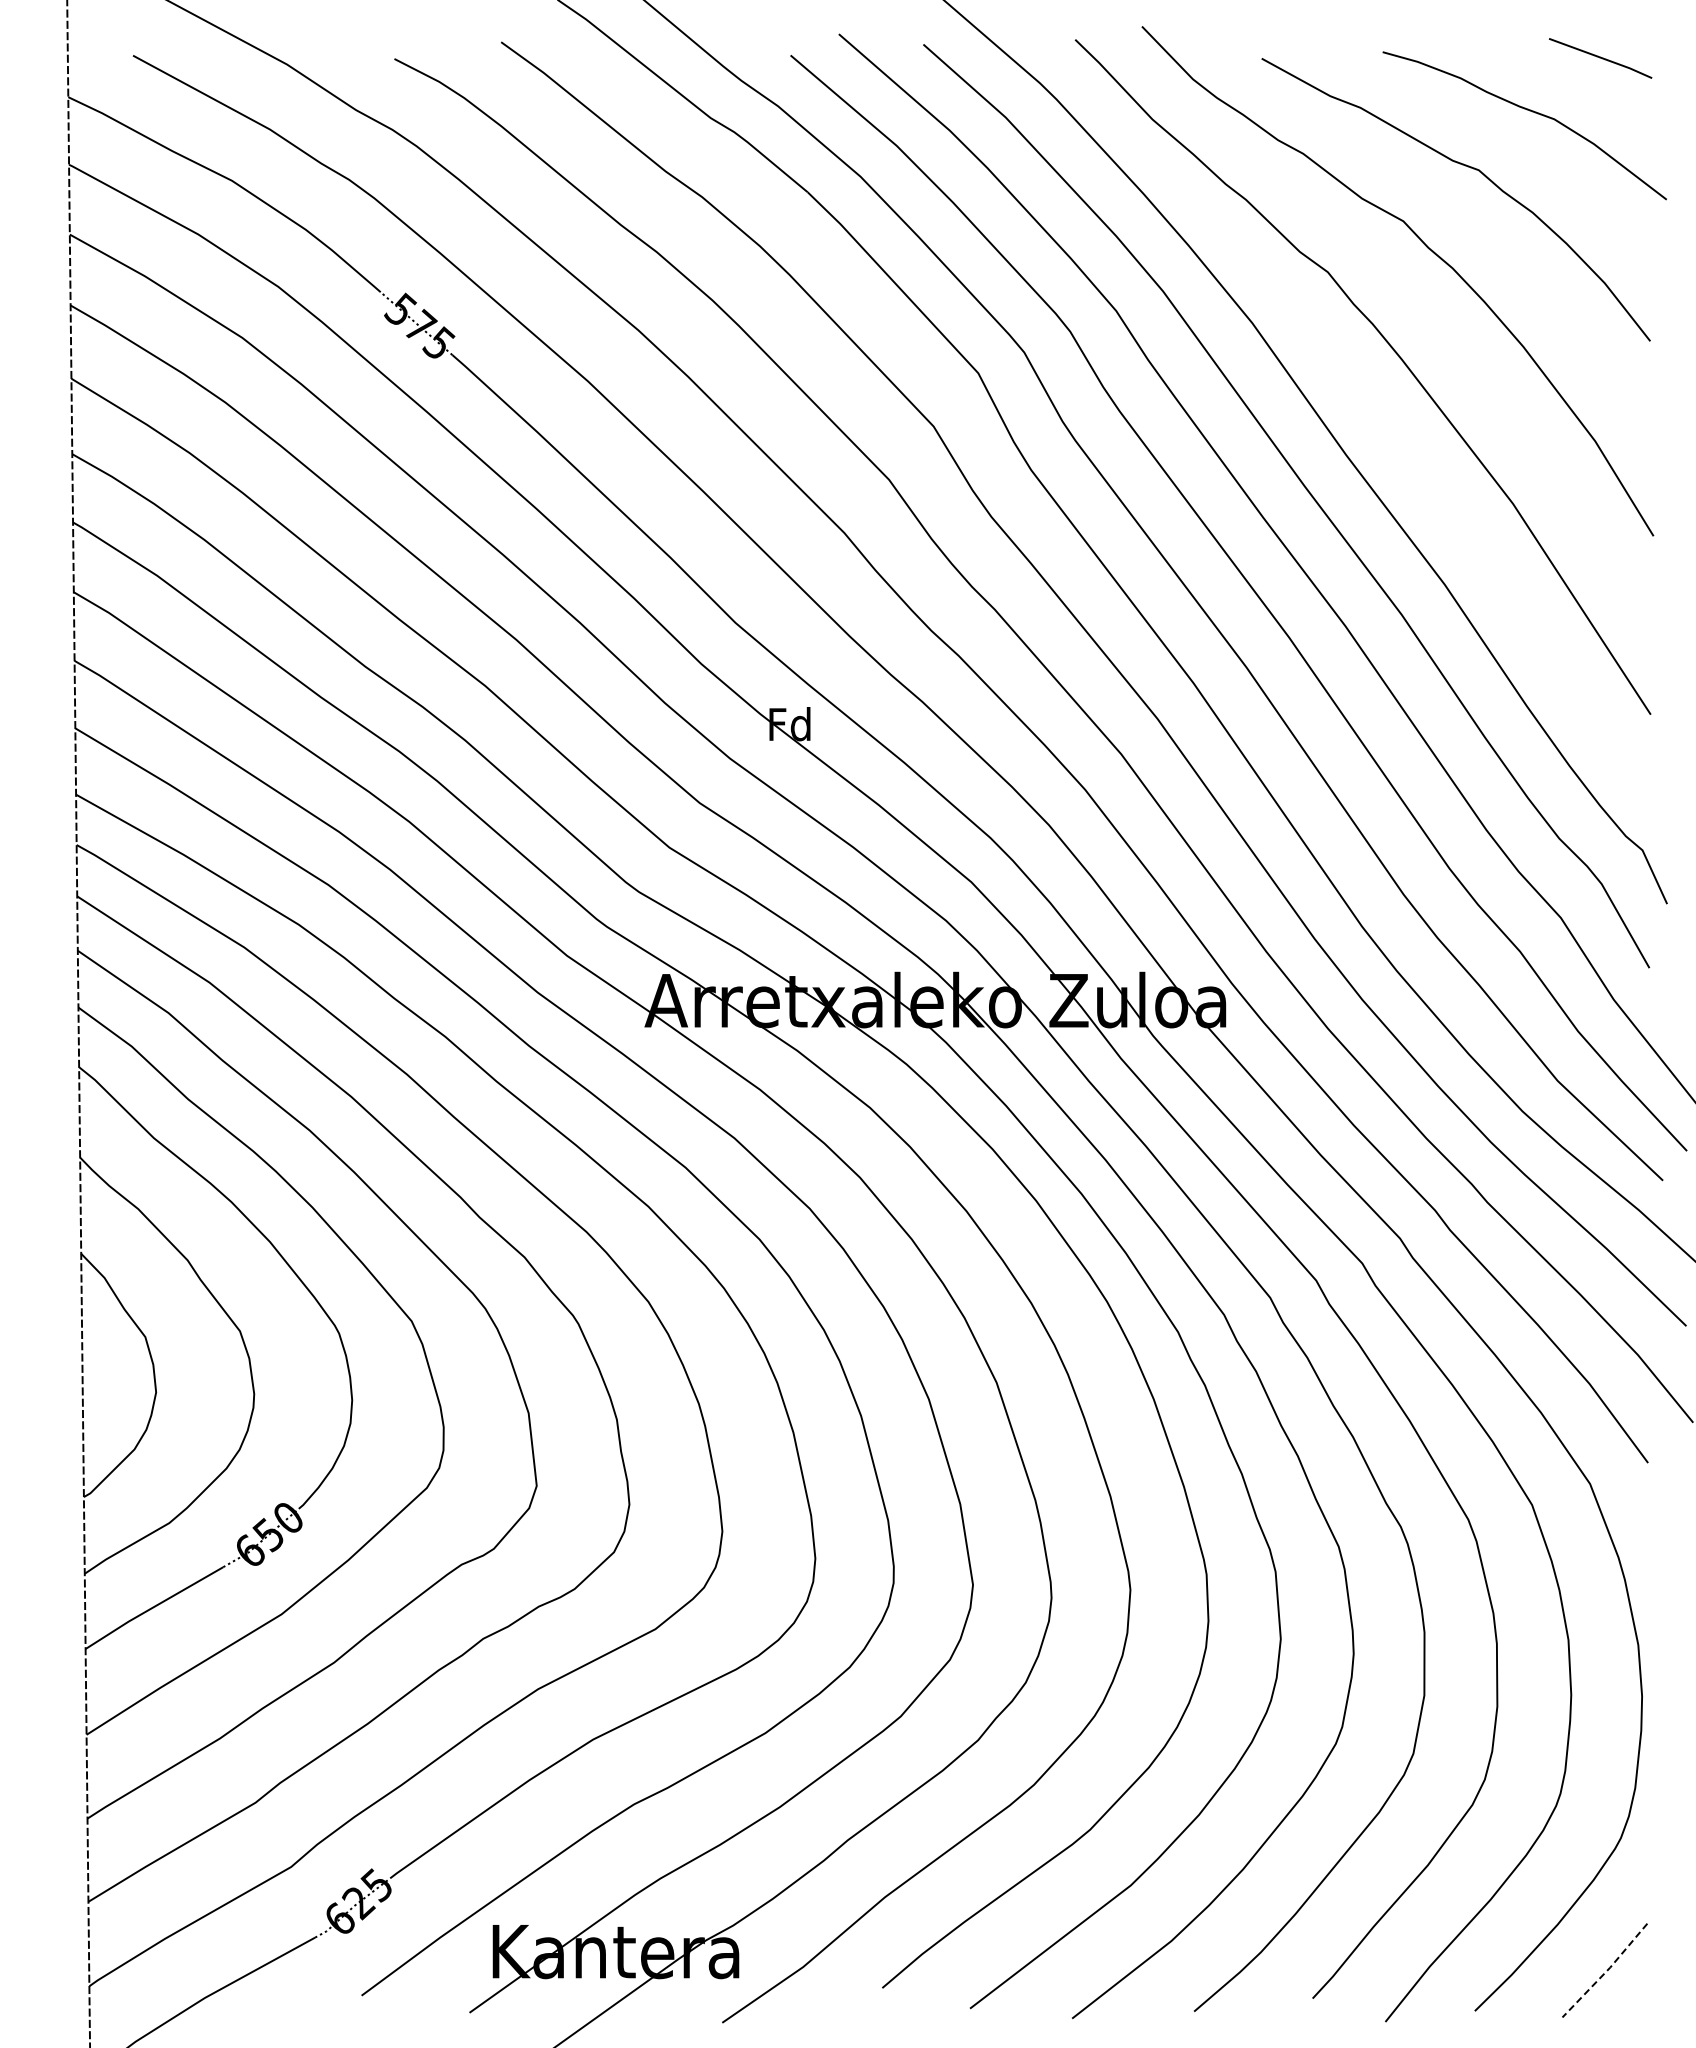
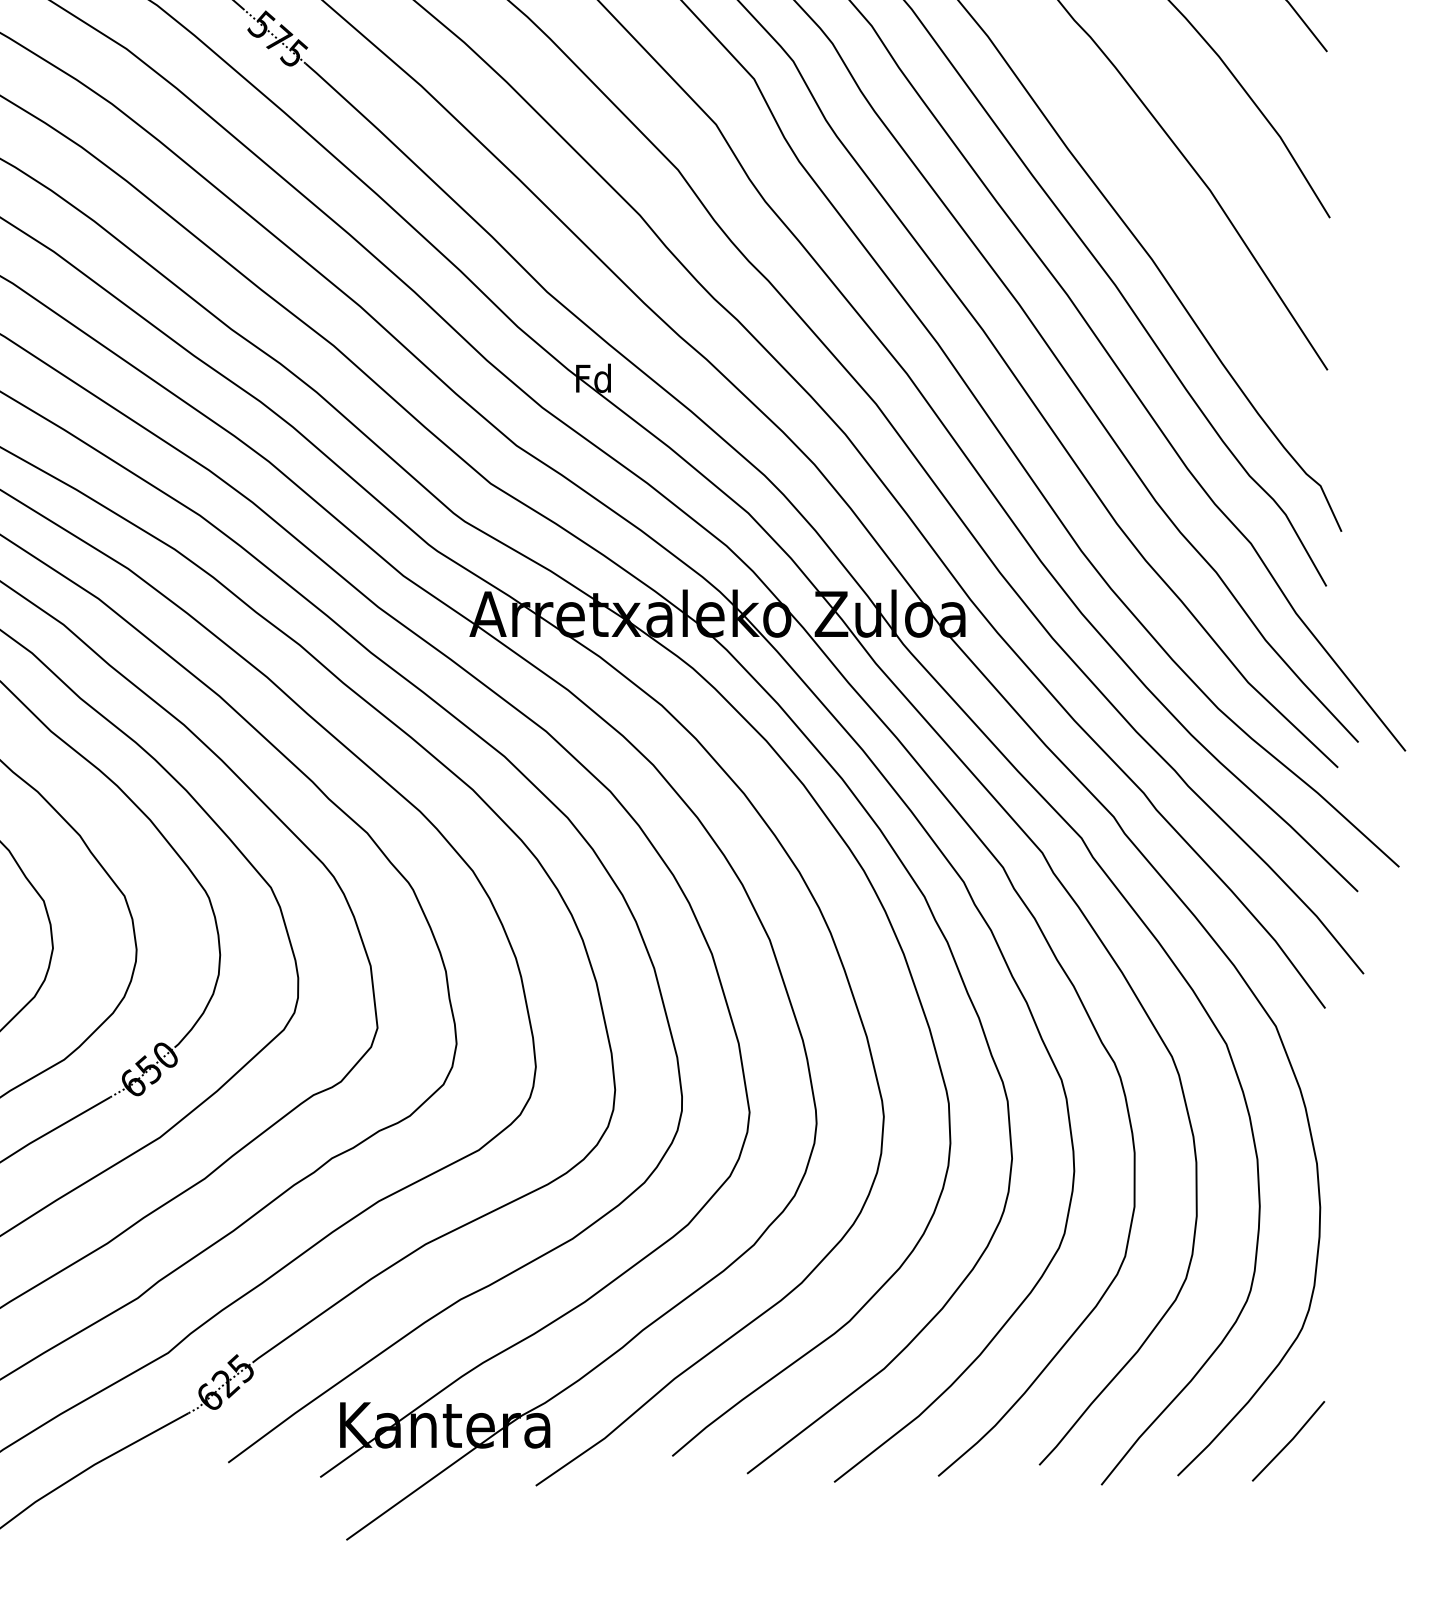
line: (1606, 1971) -> (1289, 1442), dashed -> solid

